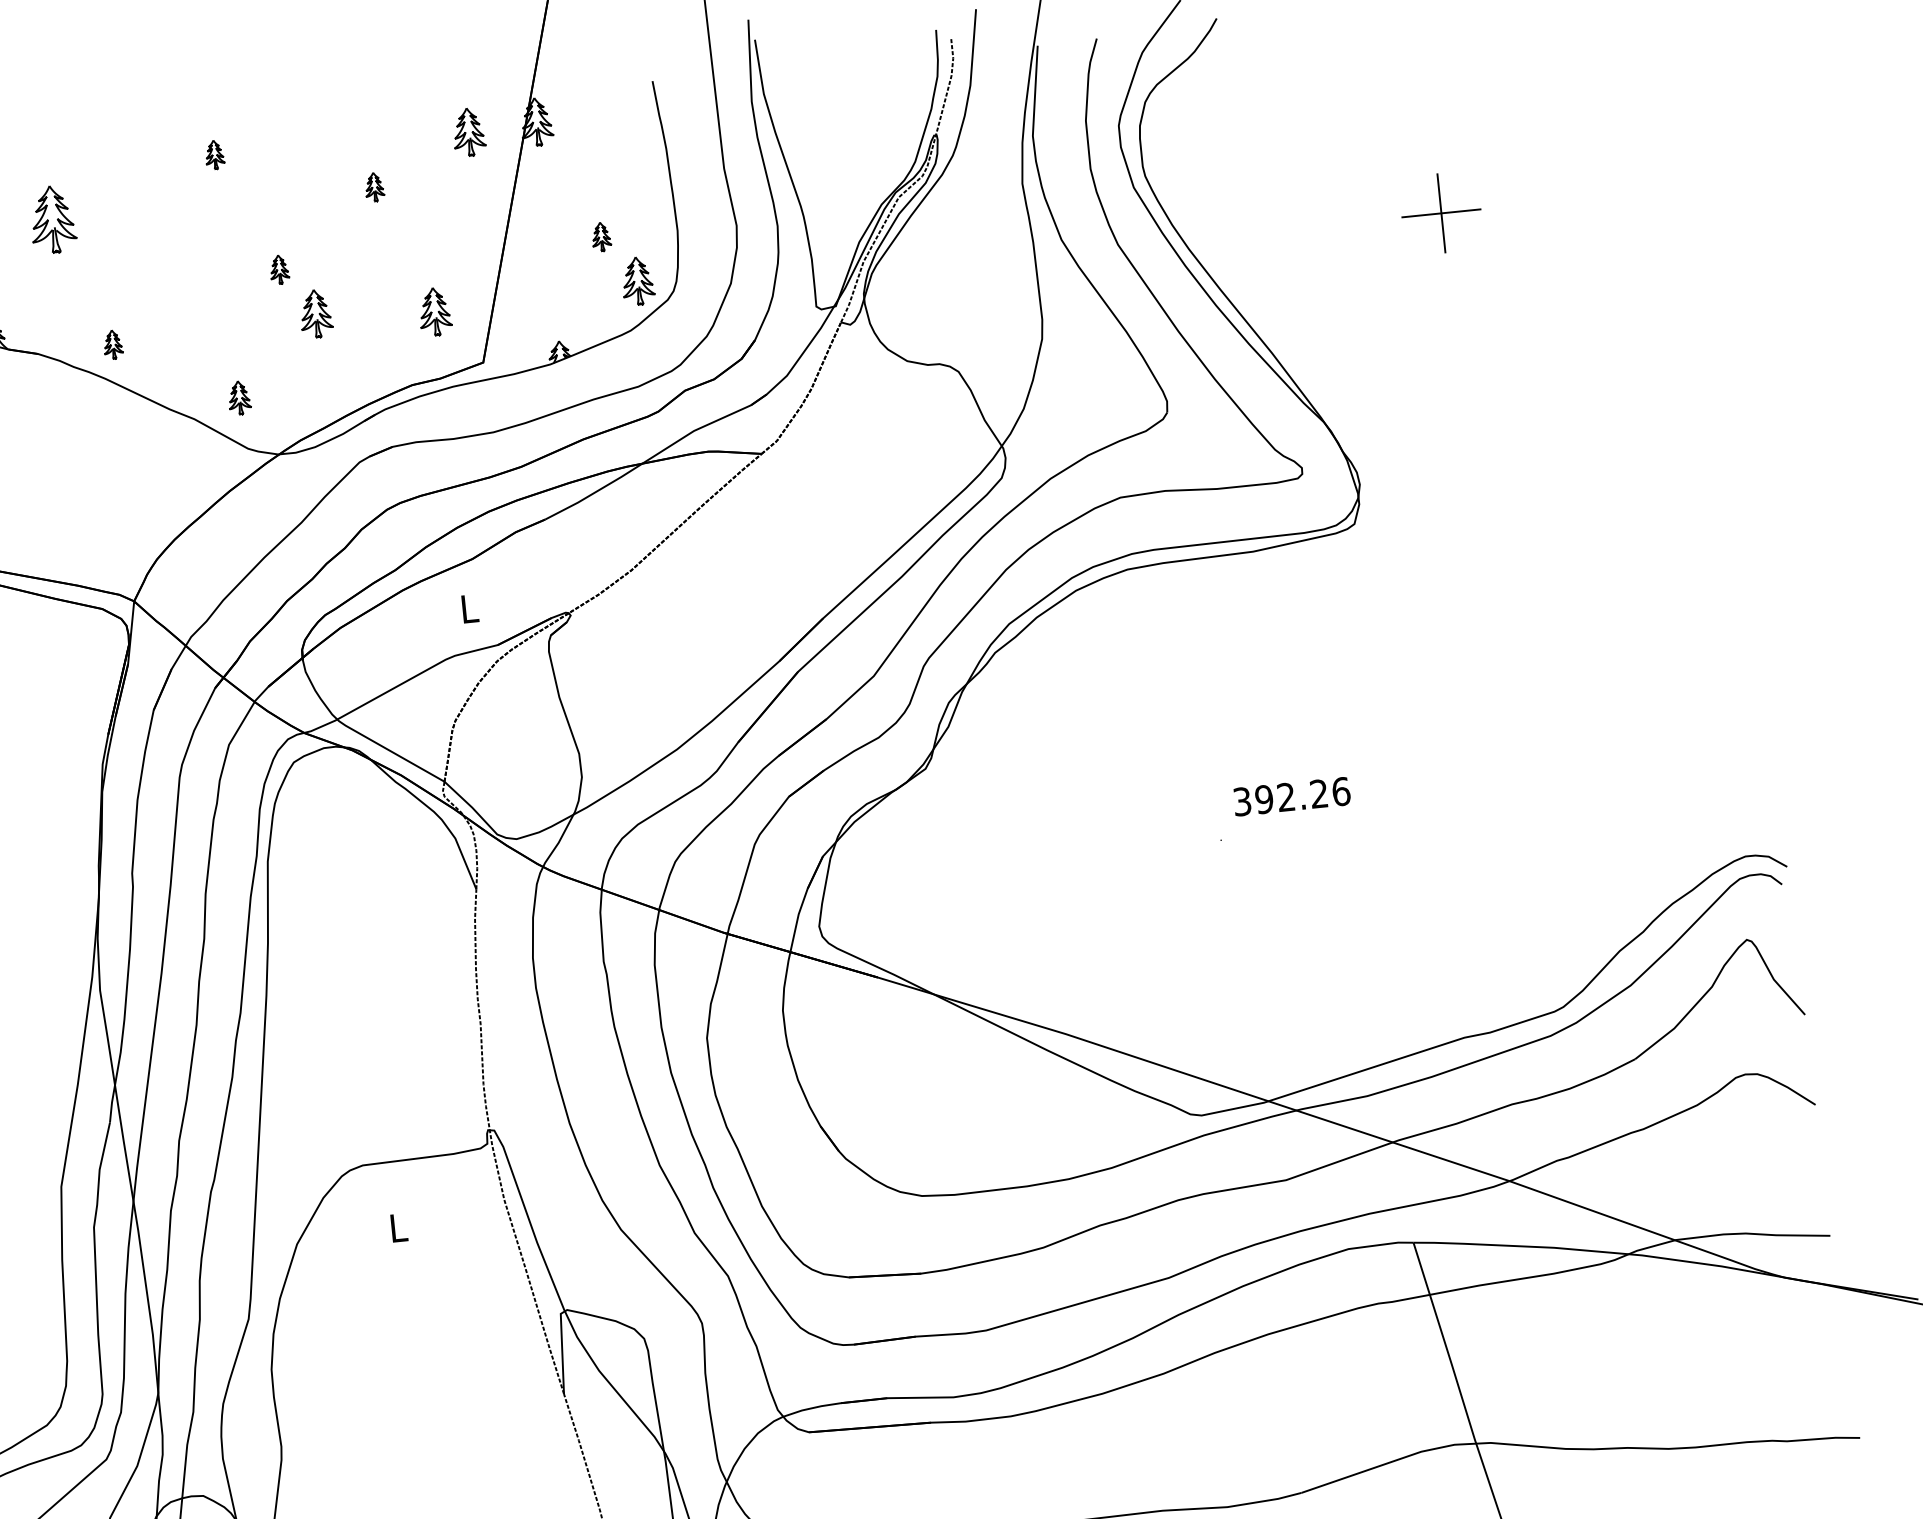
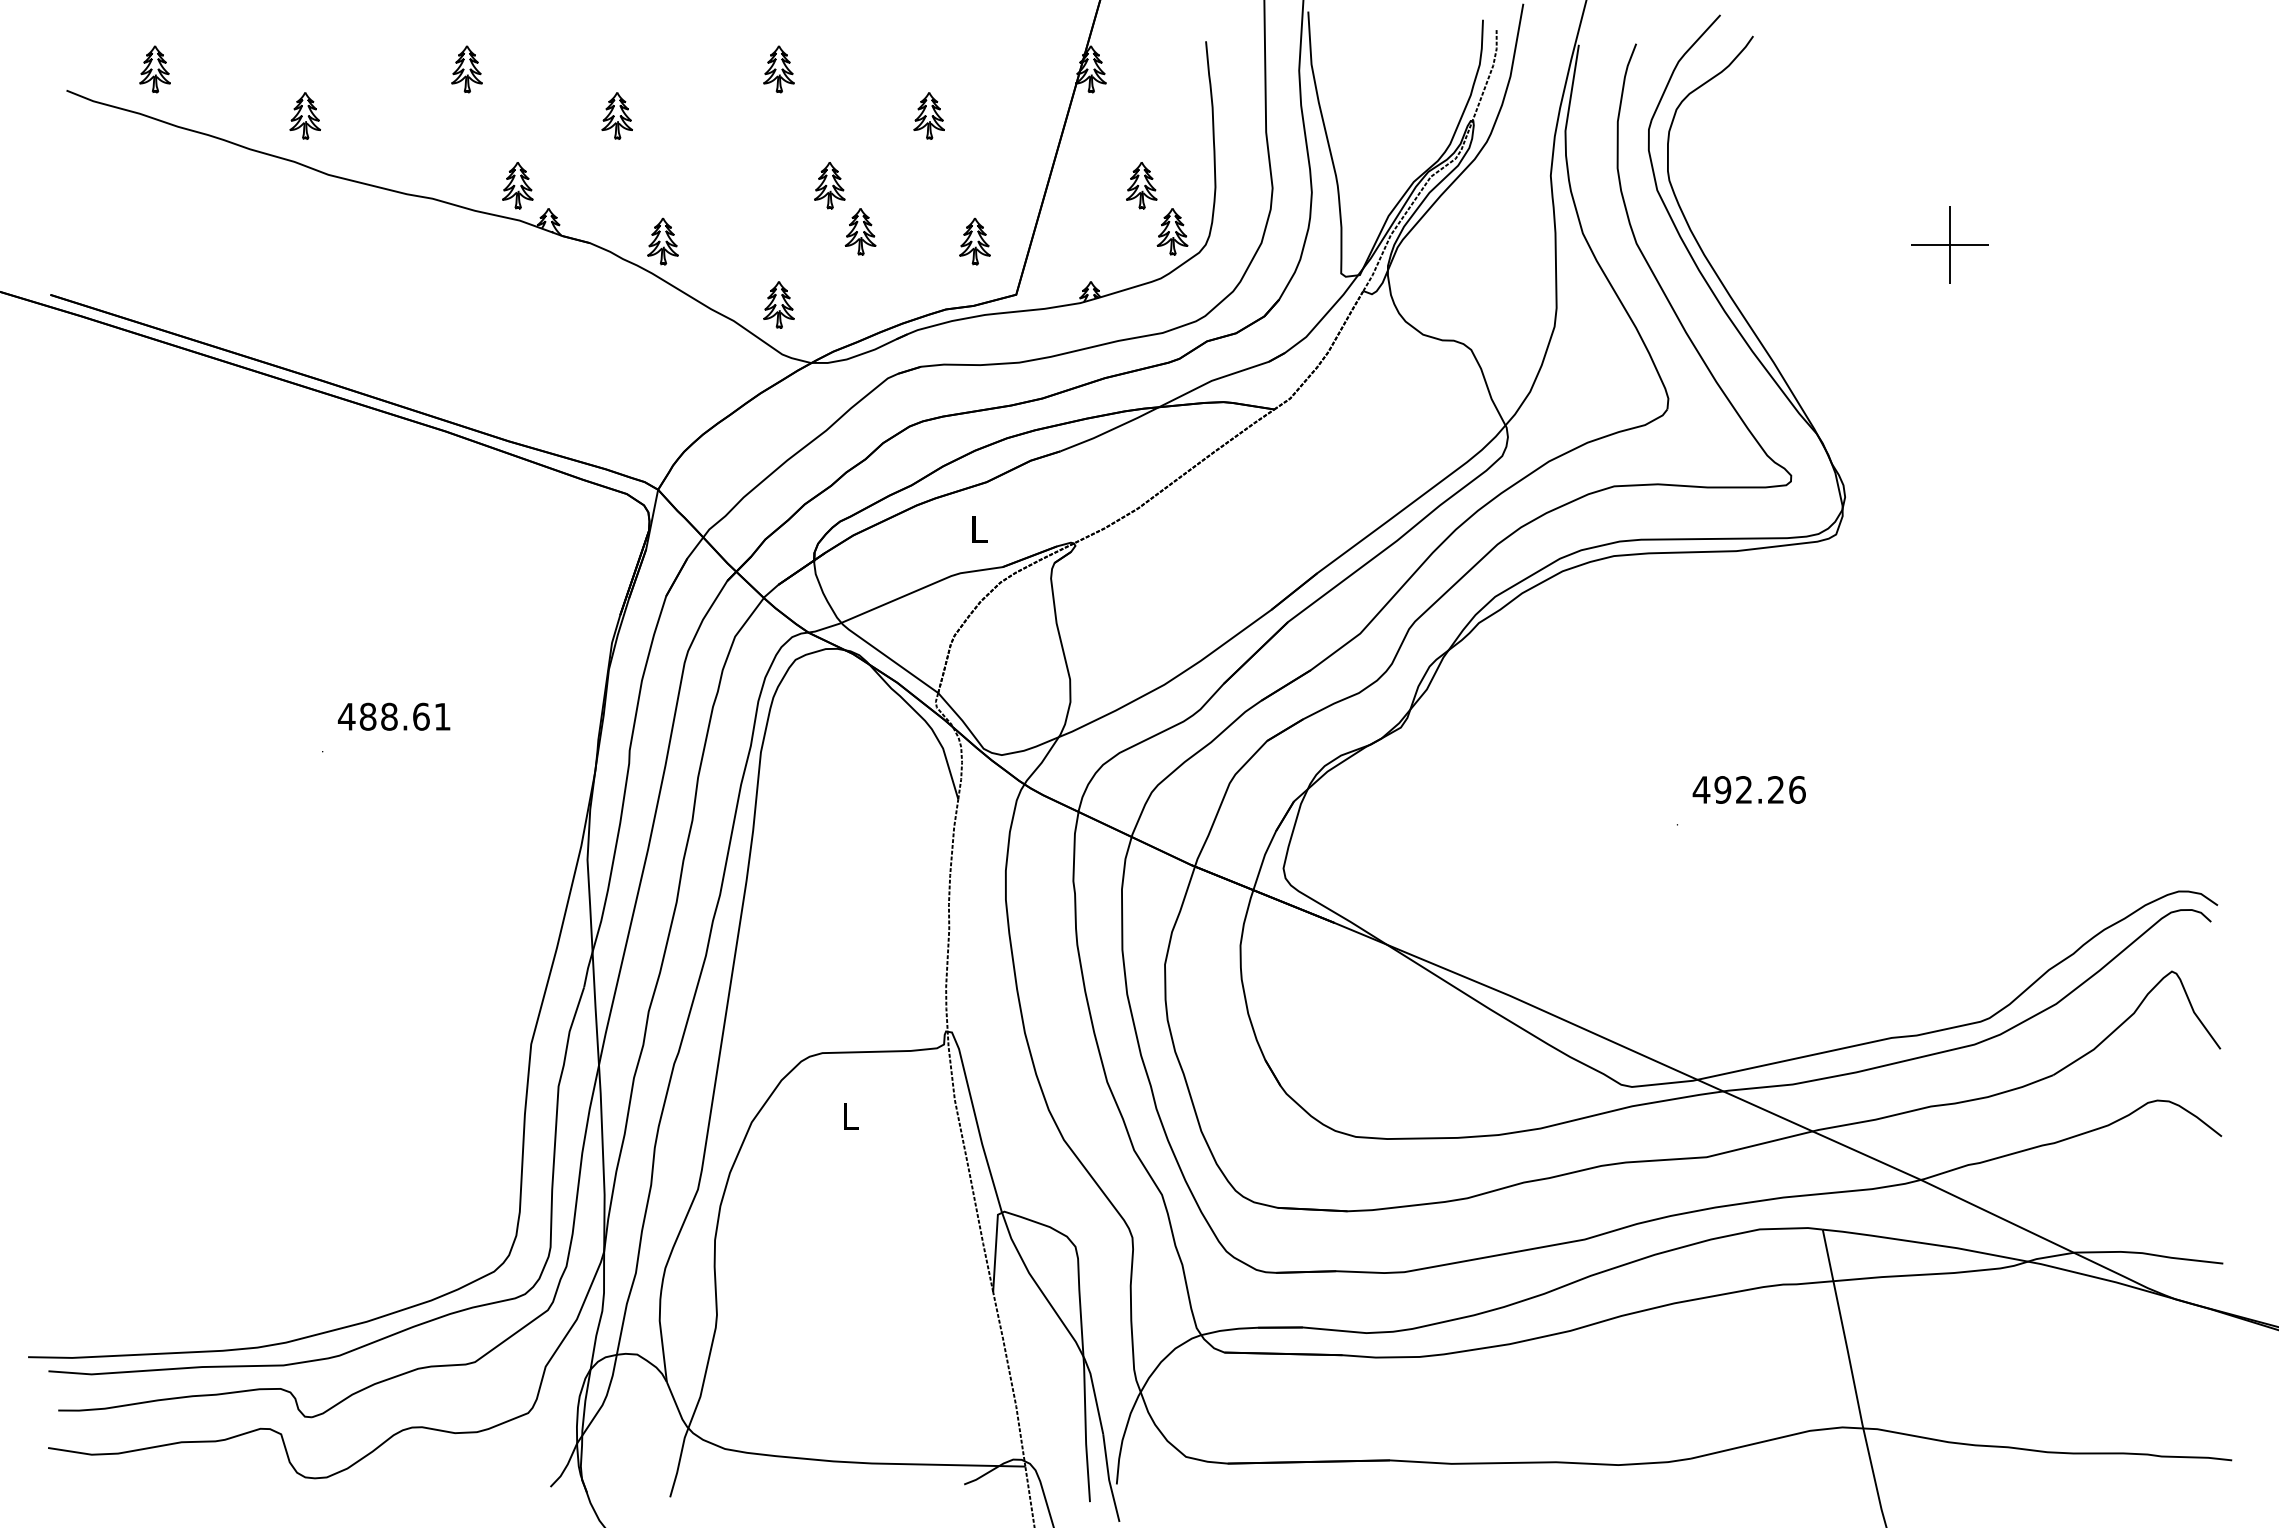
part: (468, 132) -> (1024, 72), removed
part: (214, 155) -> (778, 69), size x1.67
part: (373, 186) -> (928, 115), size x1.67
part: (51, 219) -> (616, 115), size x0.71
part: (601, 236) -> (1141, 185), size x1.67
part: (279, 269) -> (829, 185), size x1.67
part: (112, 344) -> (662, 241), size x1.67
part: (238, 397) -> (778, 304), size x1.43
text: (1242, 801) -> (1701, 789), 392.26 -> 492.26

